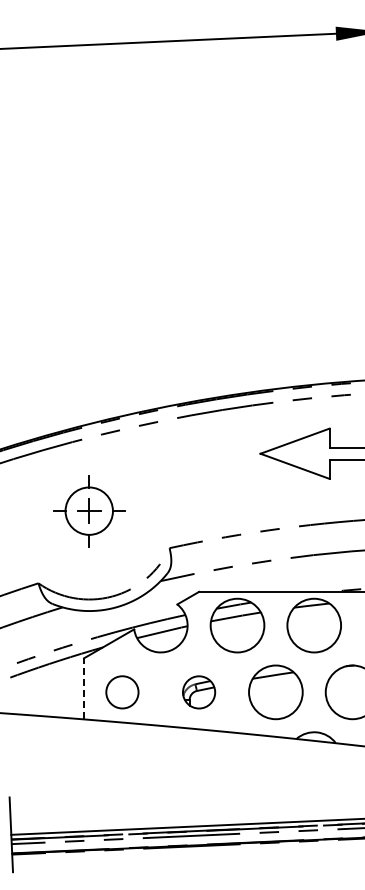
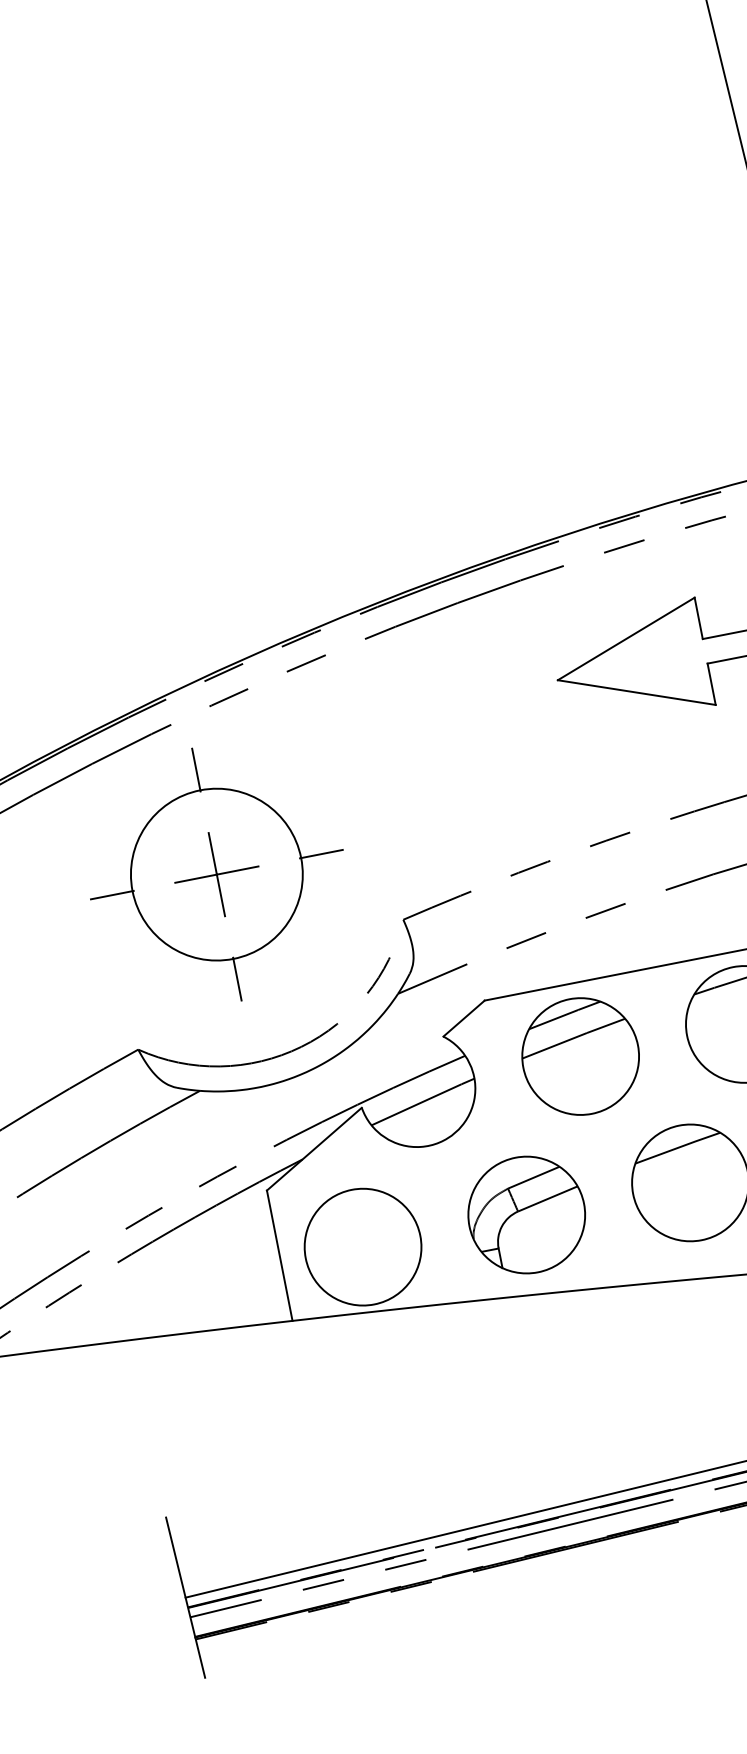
part: (88, 510) -> (214, 873), size x1.67
line: (84, 688) -> (280, 1254), dashed -> solid
circle: (122, 692) -> (363, 1247), size x1.67
part: (198, 692) -> (525, 1215), size x1.67

